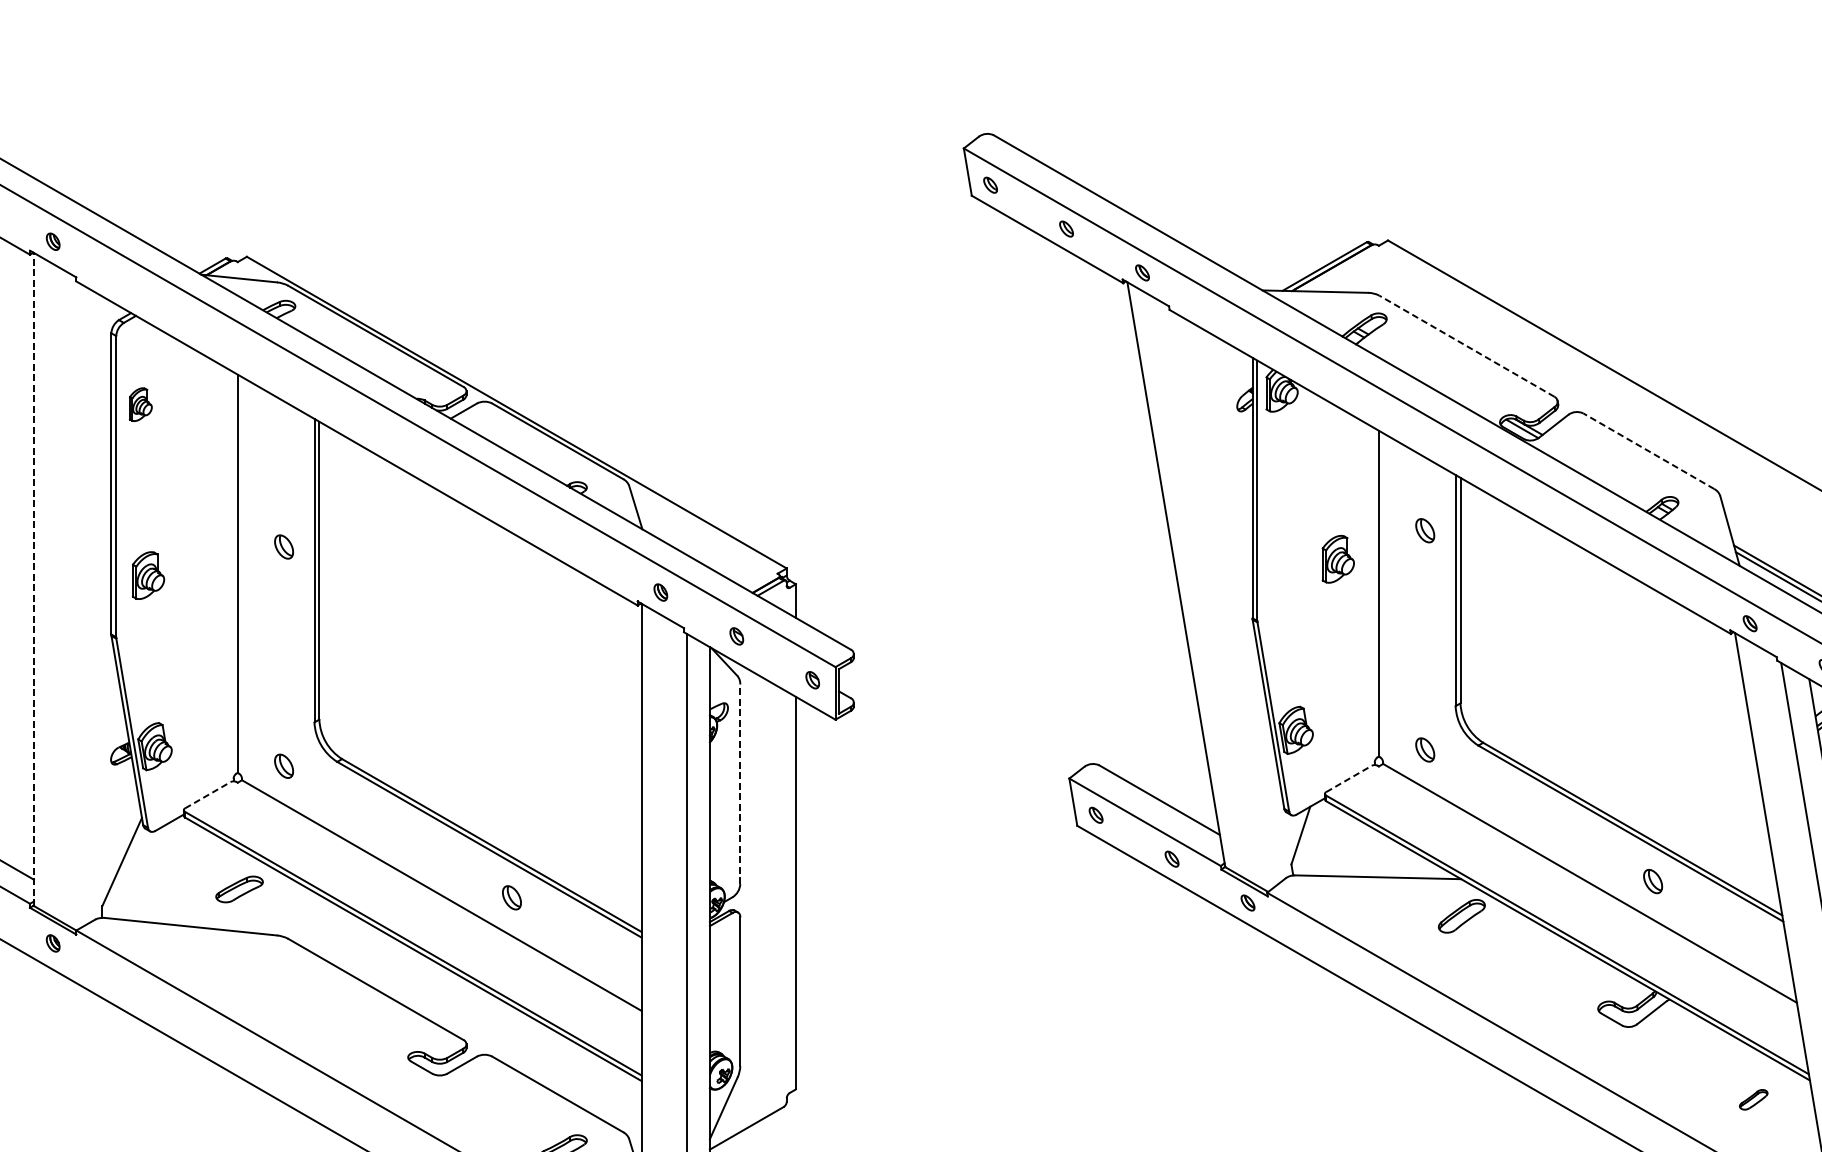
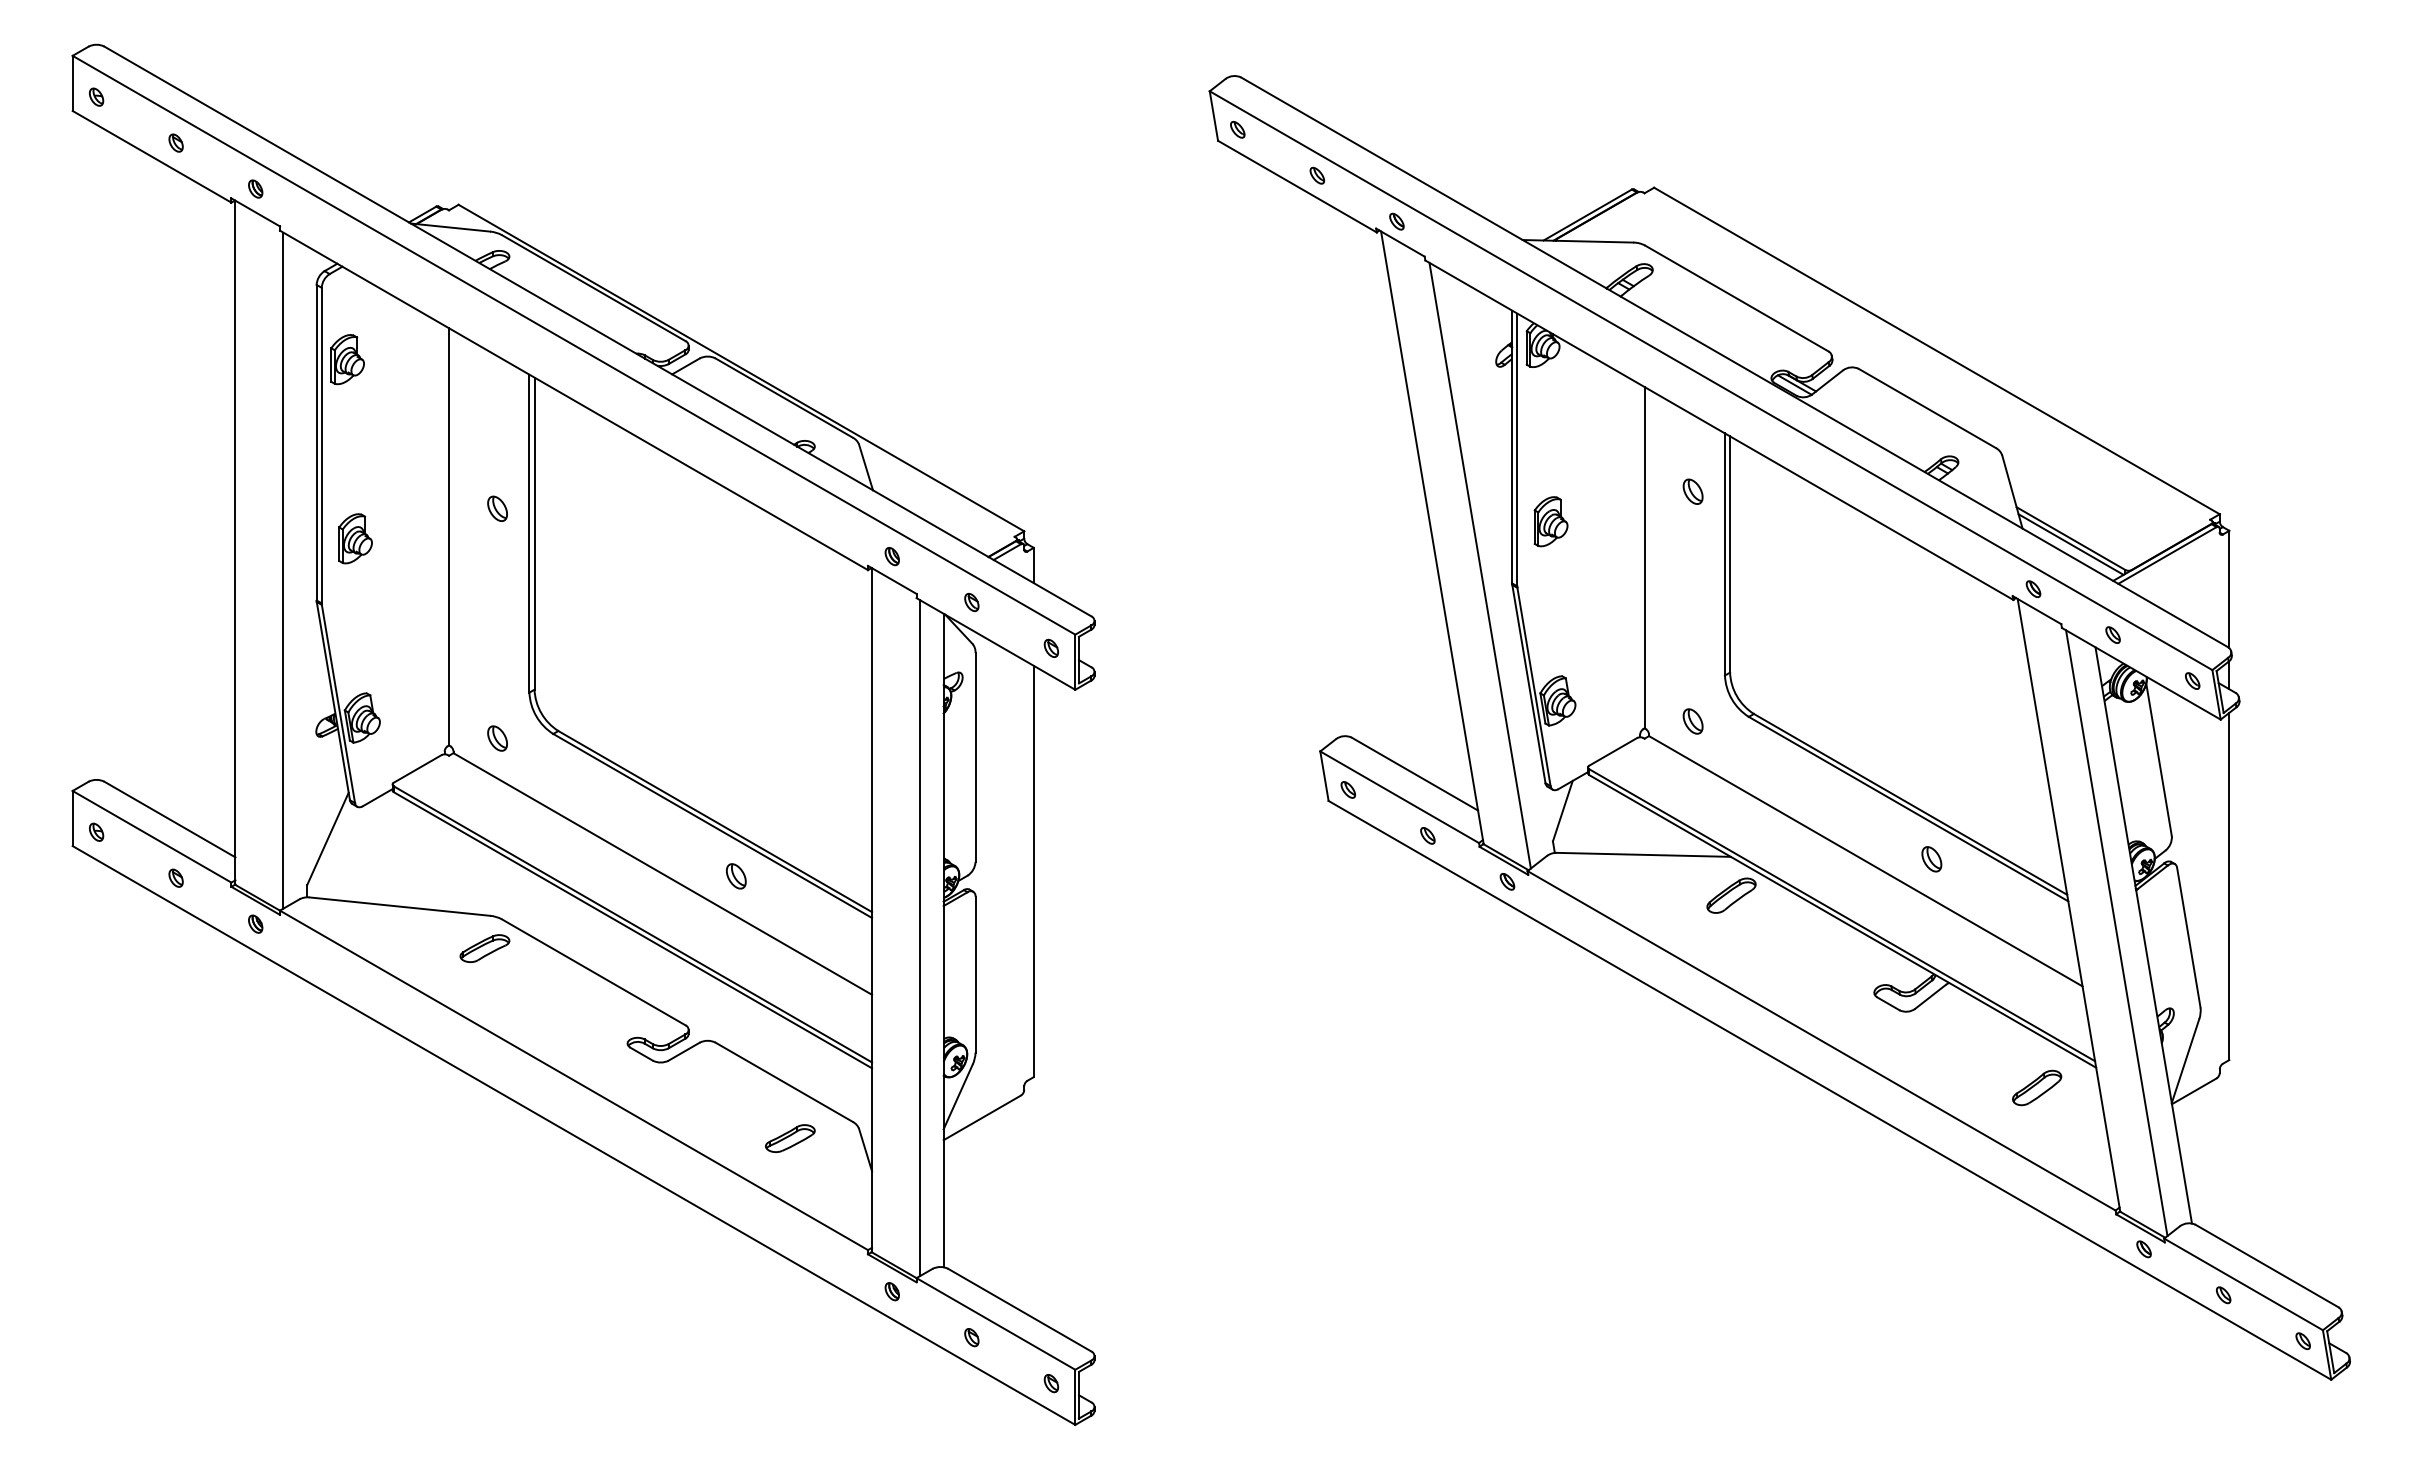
line: (1466, 346) -> (1736, 298), dashed -> solid
part: (140, 404) -> (347, 359), size x1.43
line: (1647, 451) -> (1926, 408), dashed -> solid
part: (1337, 559) -> (1550, 521), moved
line: (33, 579) -> (235, 542), dashed -> solid
line: (1221, 601) -> (1479, 565), added
line: (79, 605) -> (283, 570), added
line: (1349, 778) -> (1613, 751), dashed -> solid
line: (740, 784) -> (975, 757), dashed -> solid
line: (207, 794) -> (417, 768), dashed -> solid
part: (239, 889) -> (484, 948), moved
part: (1753, 1099) -> (2037, 1087), size x1.67

